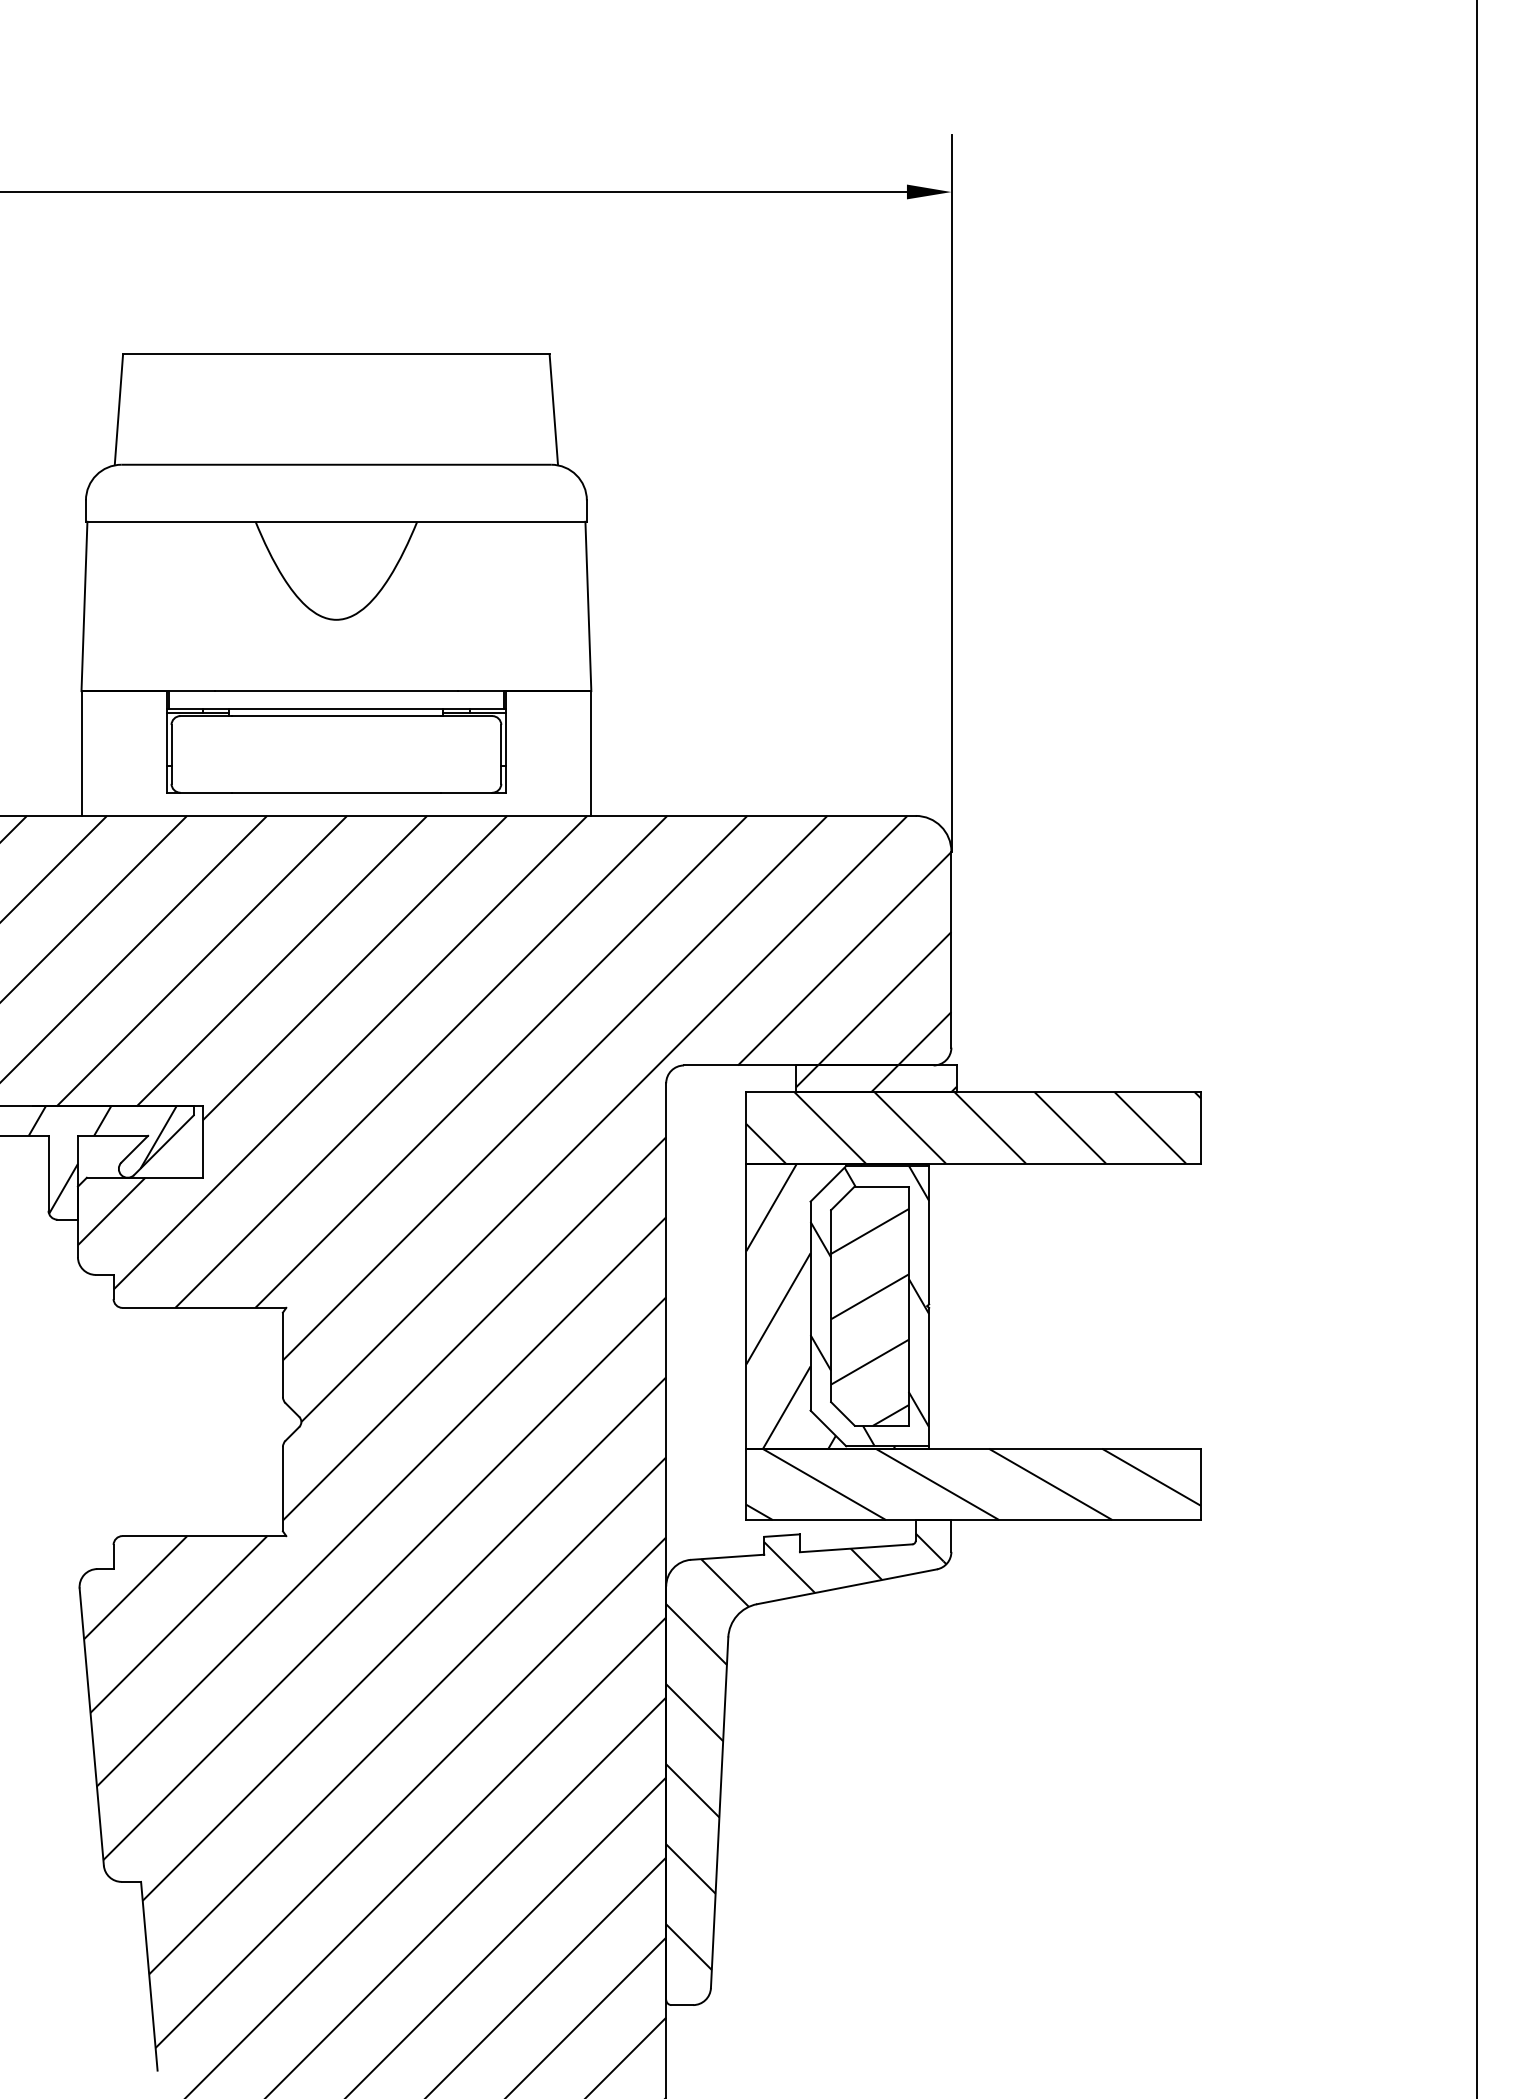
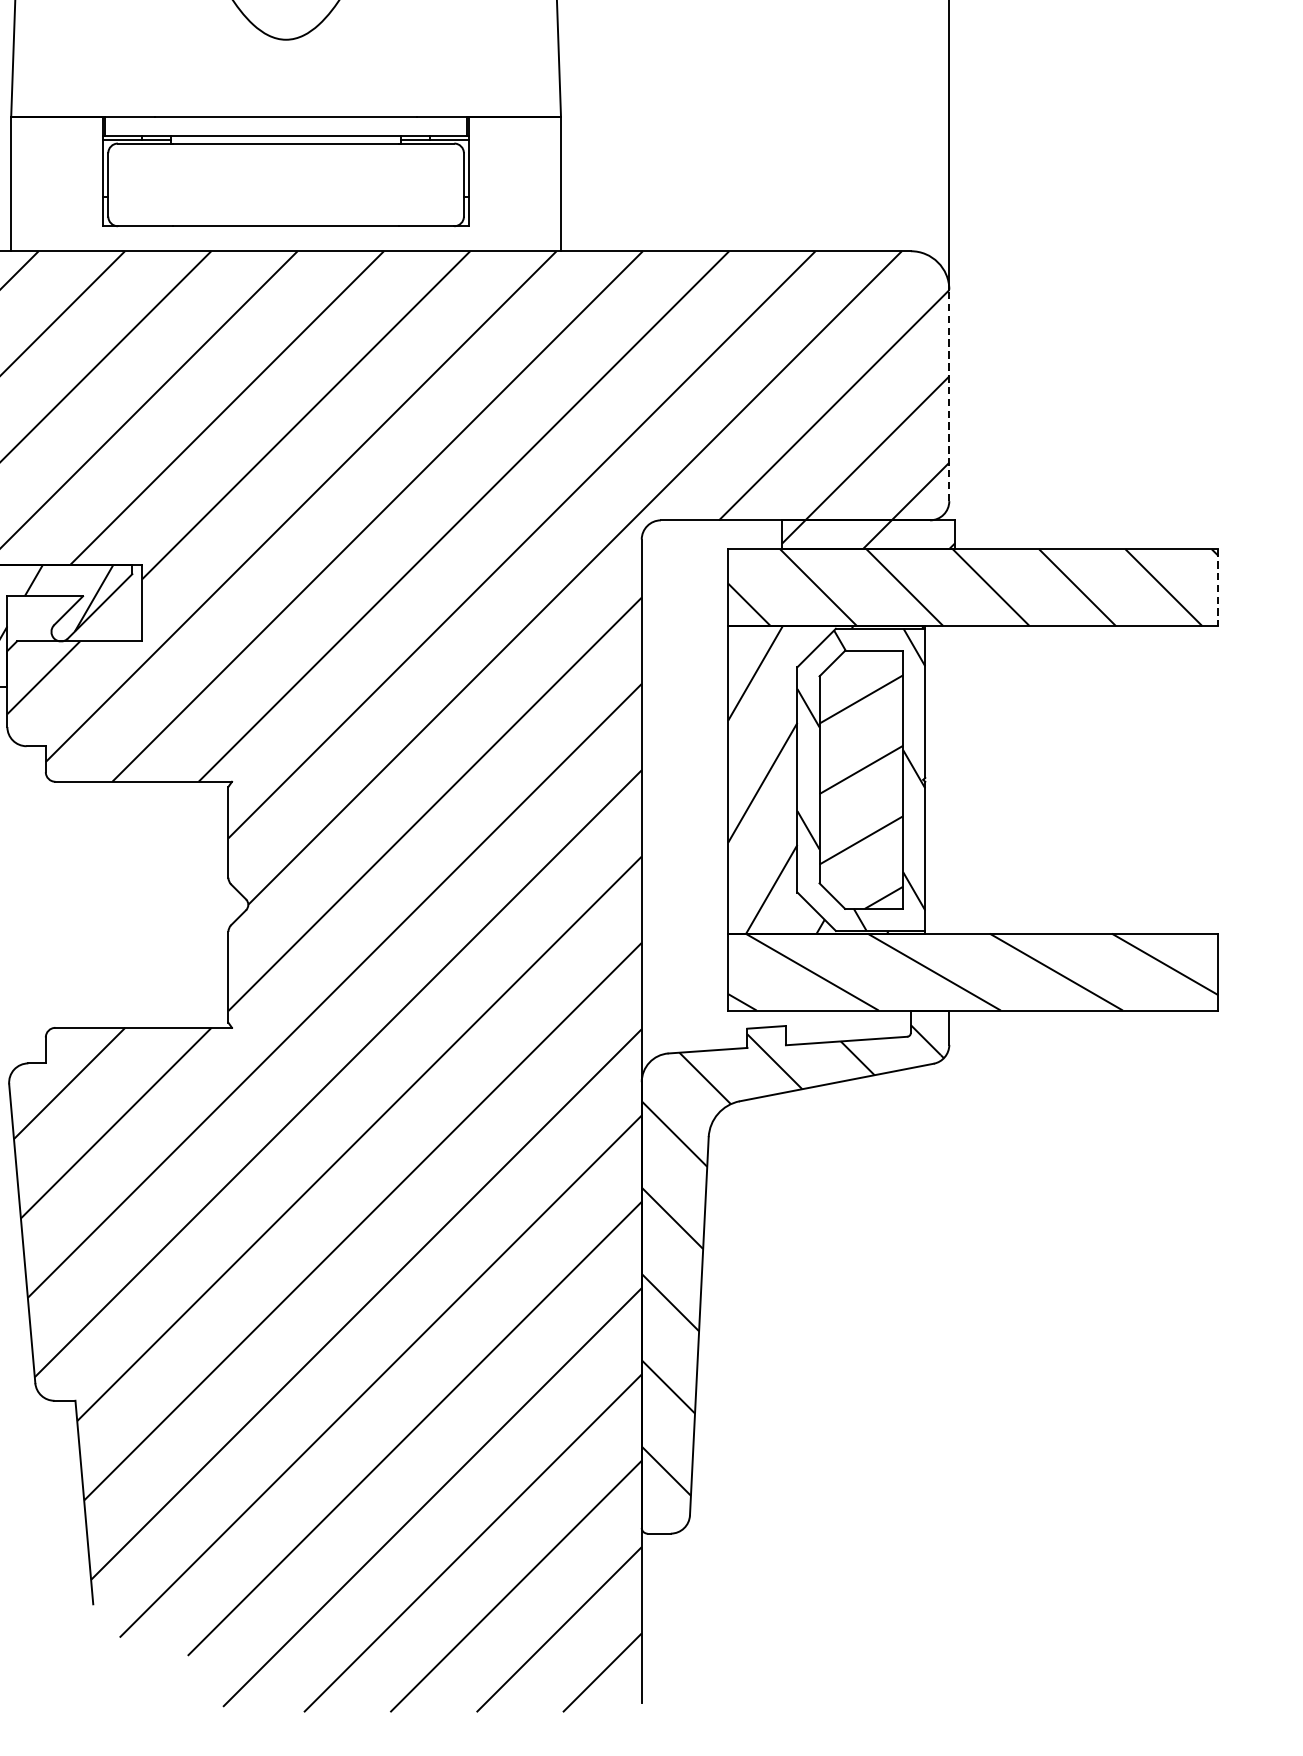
line: (951, 949) -> (949, 395), solid -> dashed
line: (1200, 1127) -> (1217, 587), solid -> dashed

